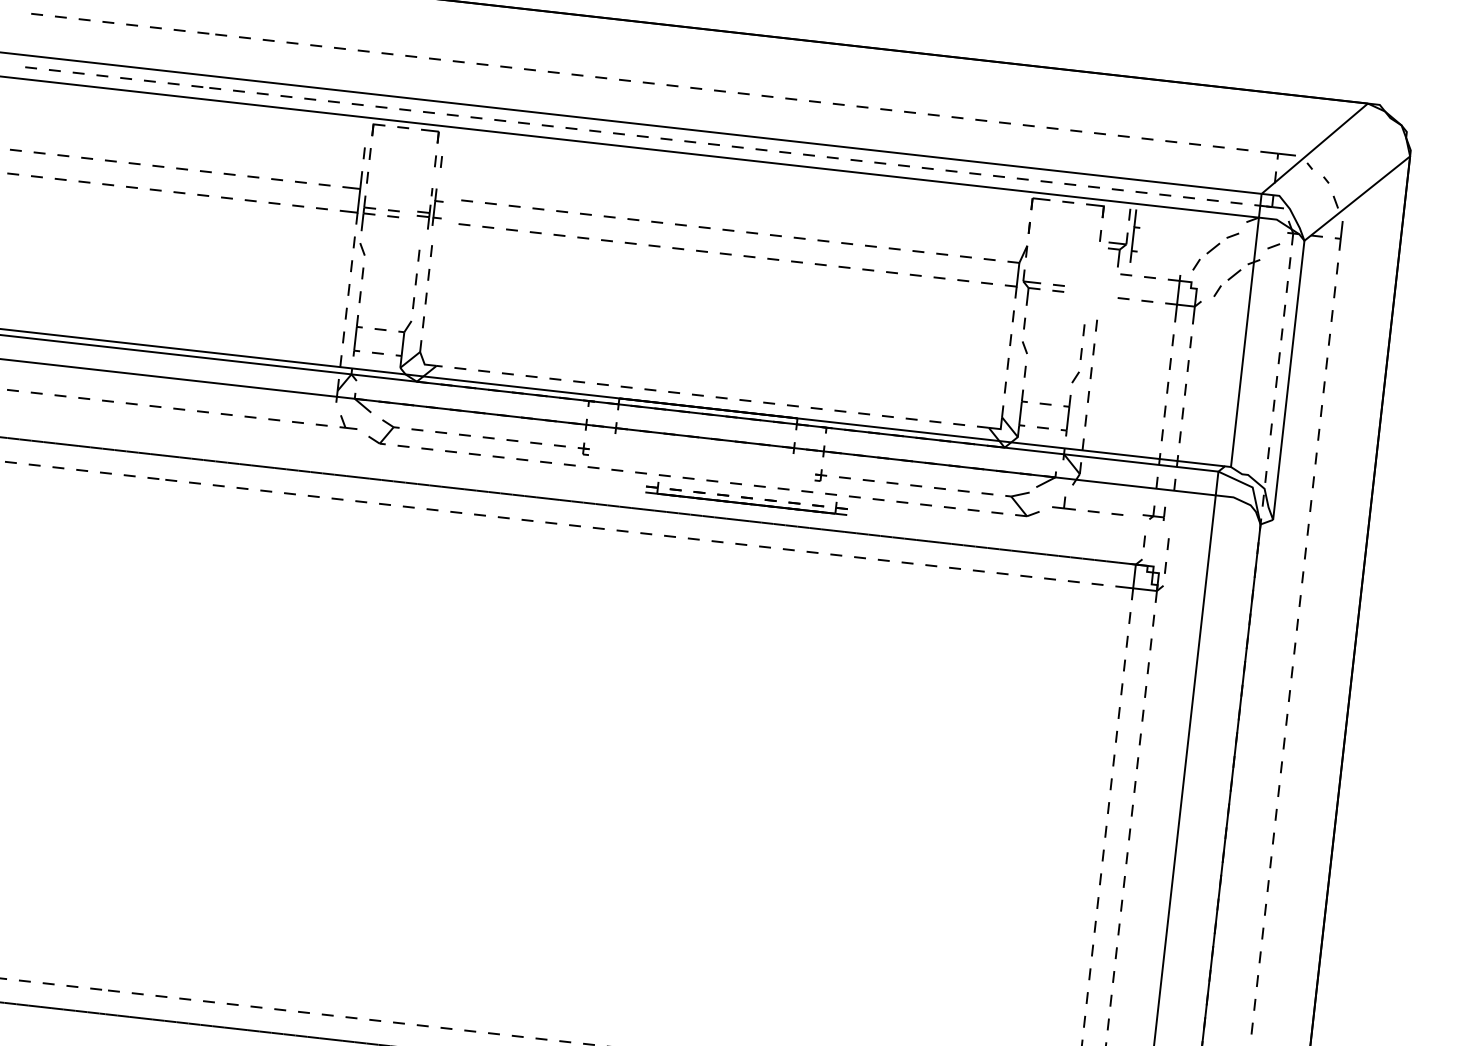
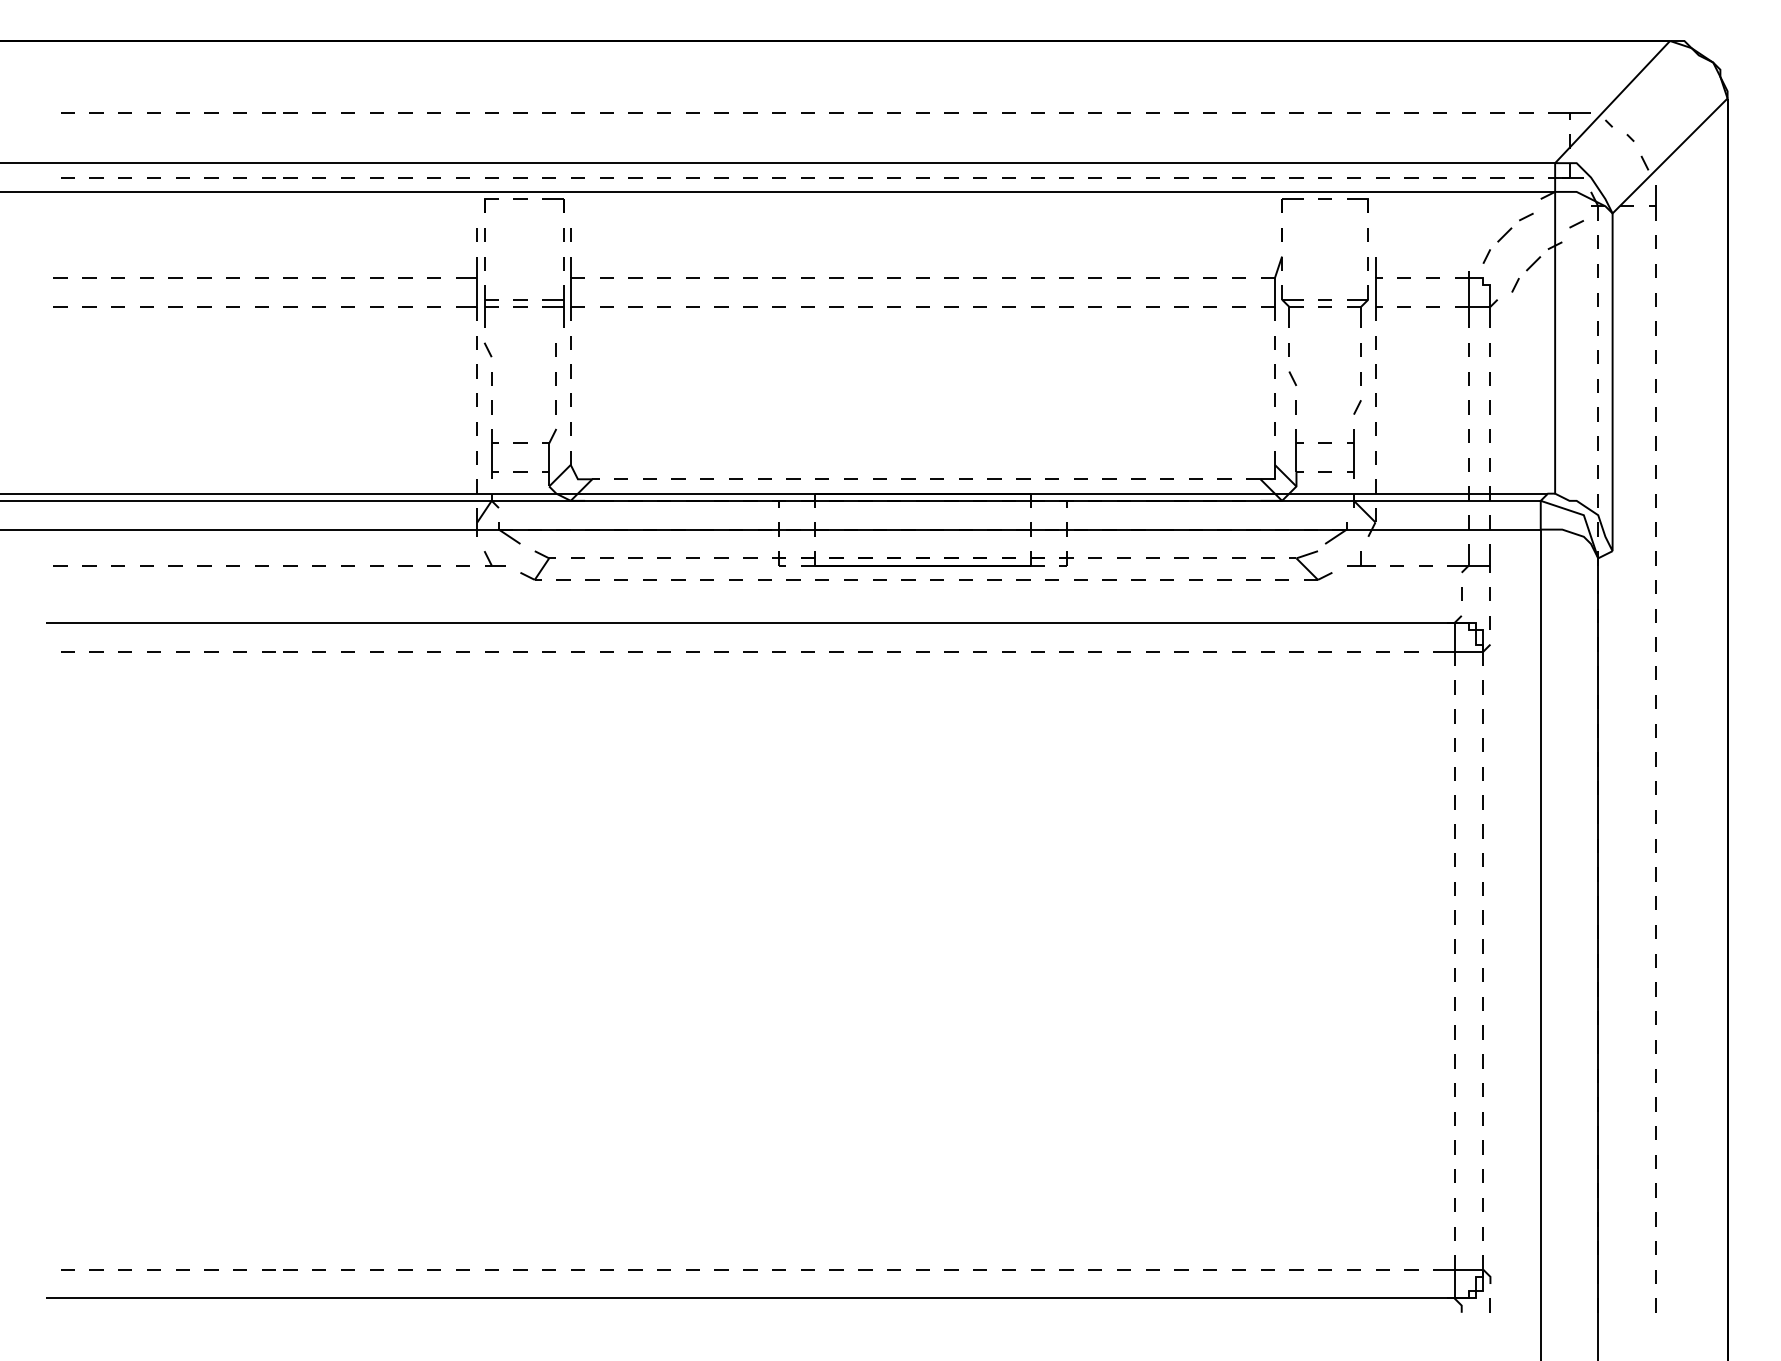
part: (430, 208) -> (563, 292), size x1.43
part: (1123, 238) -> (1364, 292), moved
part: (746, 497) -> (922, 558), moved
part: (1153, 512) -> (1468, 558), size x1.67

